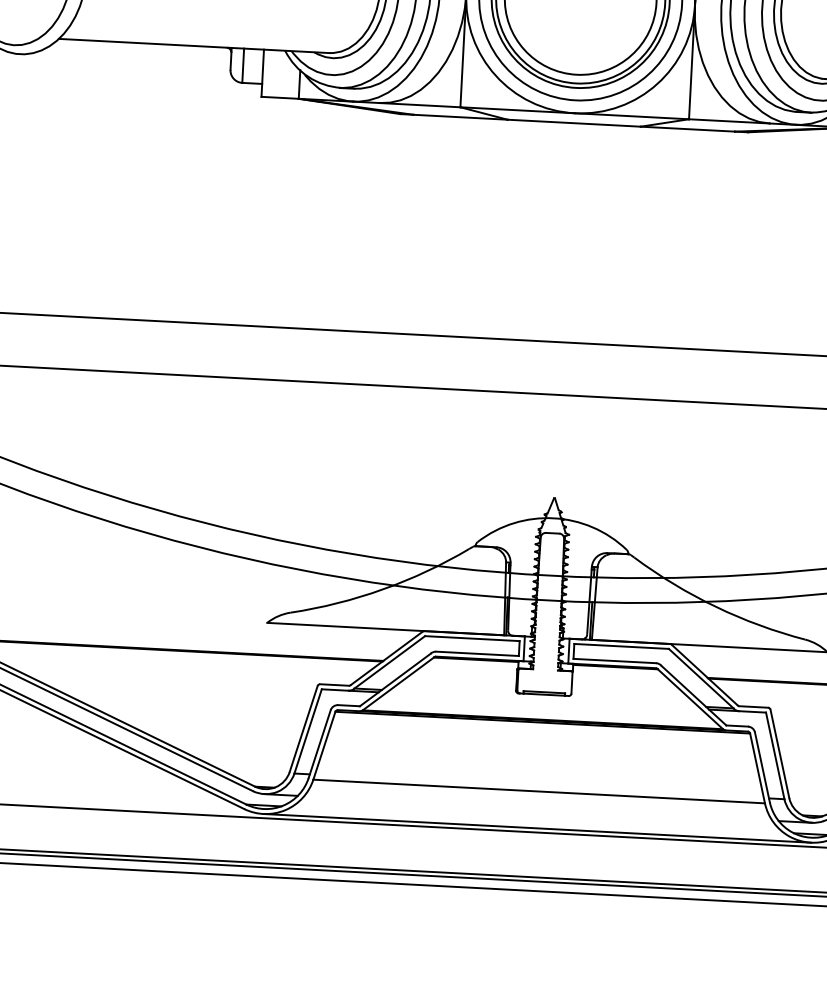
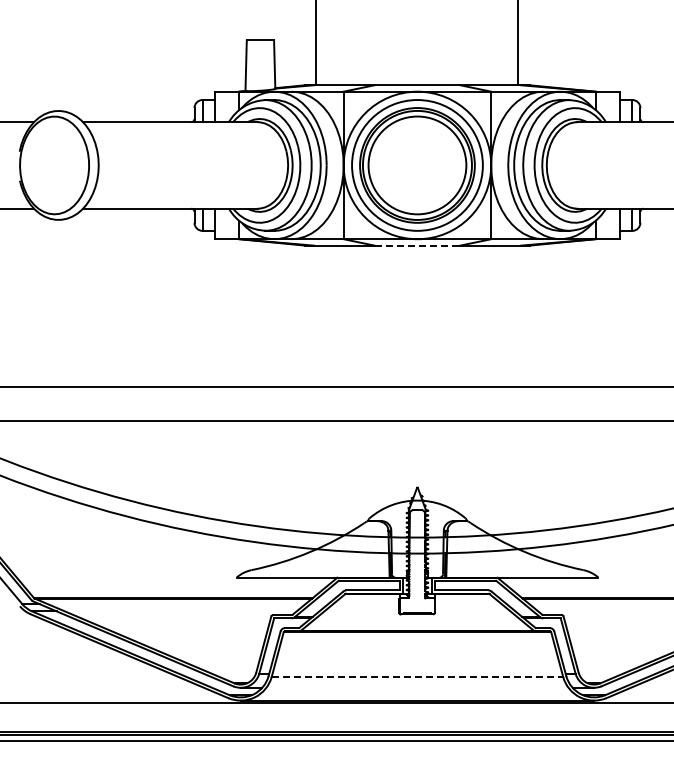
line: (574, 123) -> (417, 245), solid -> dashed
line: (539, 790) -> (417, 676), solid -> dashed

